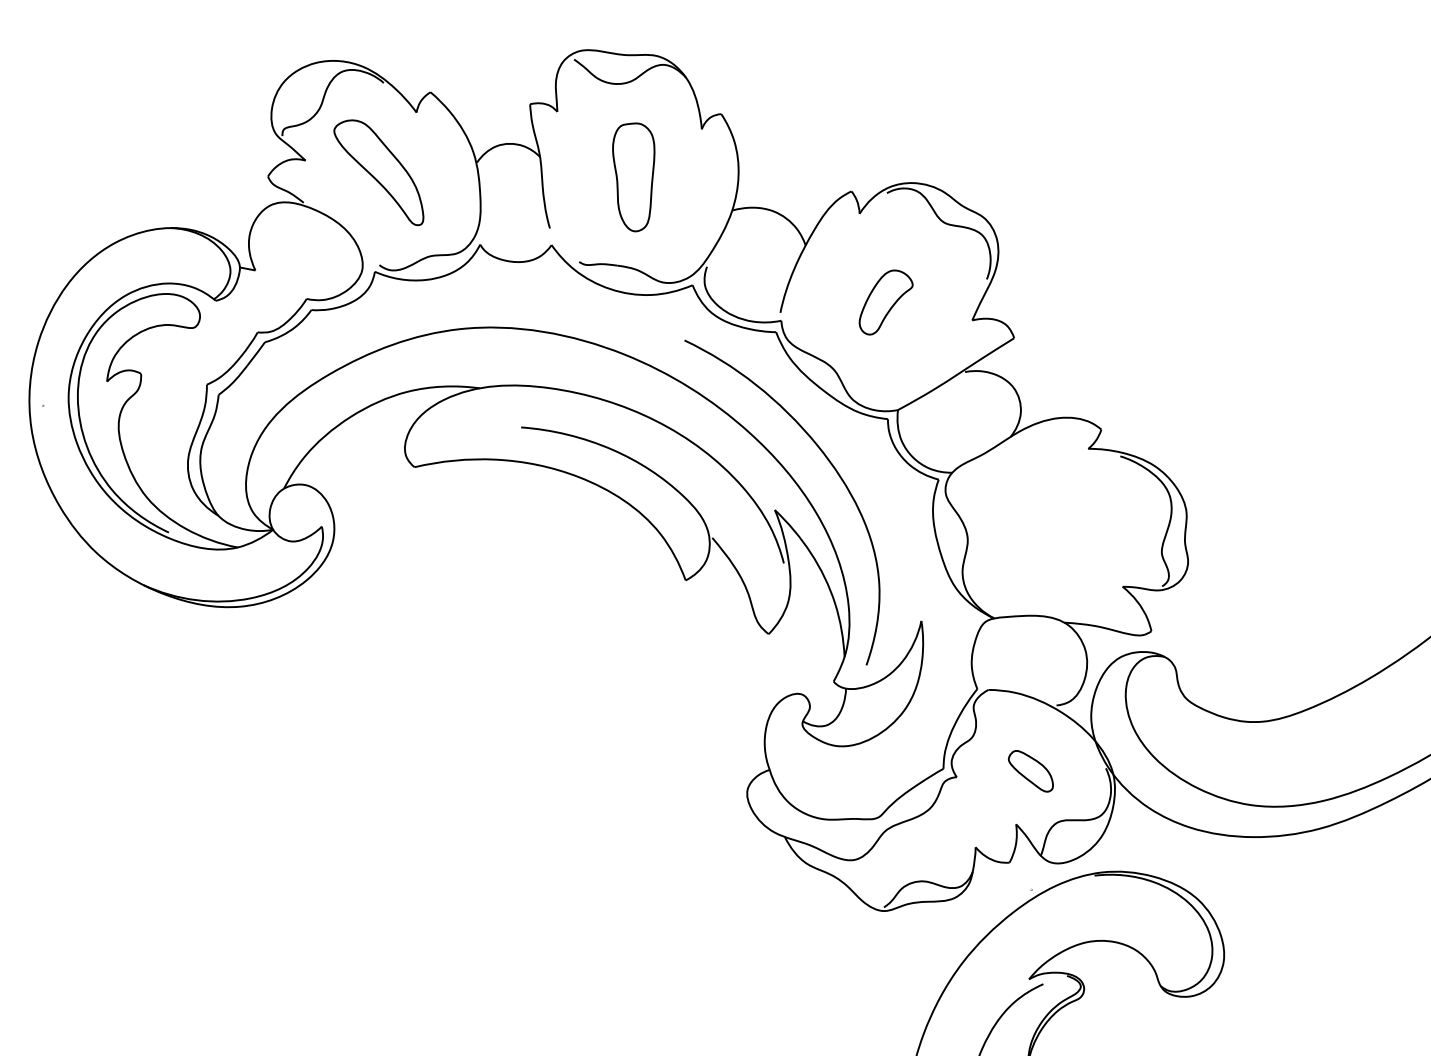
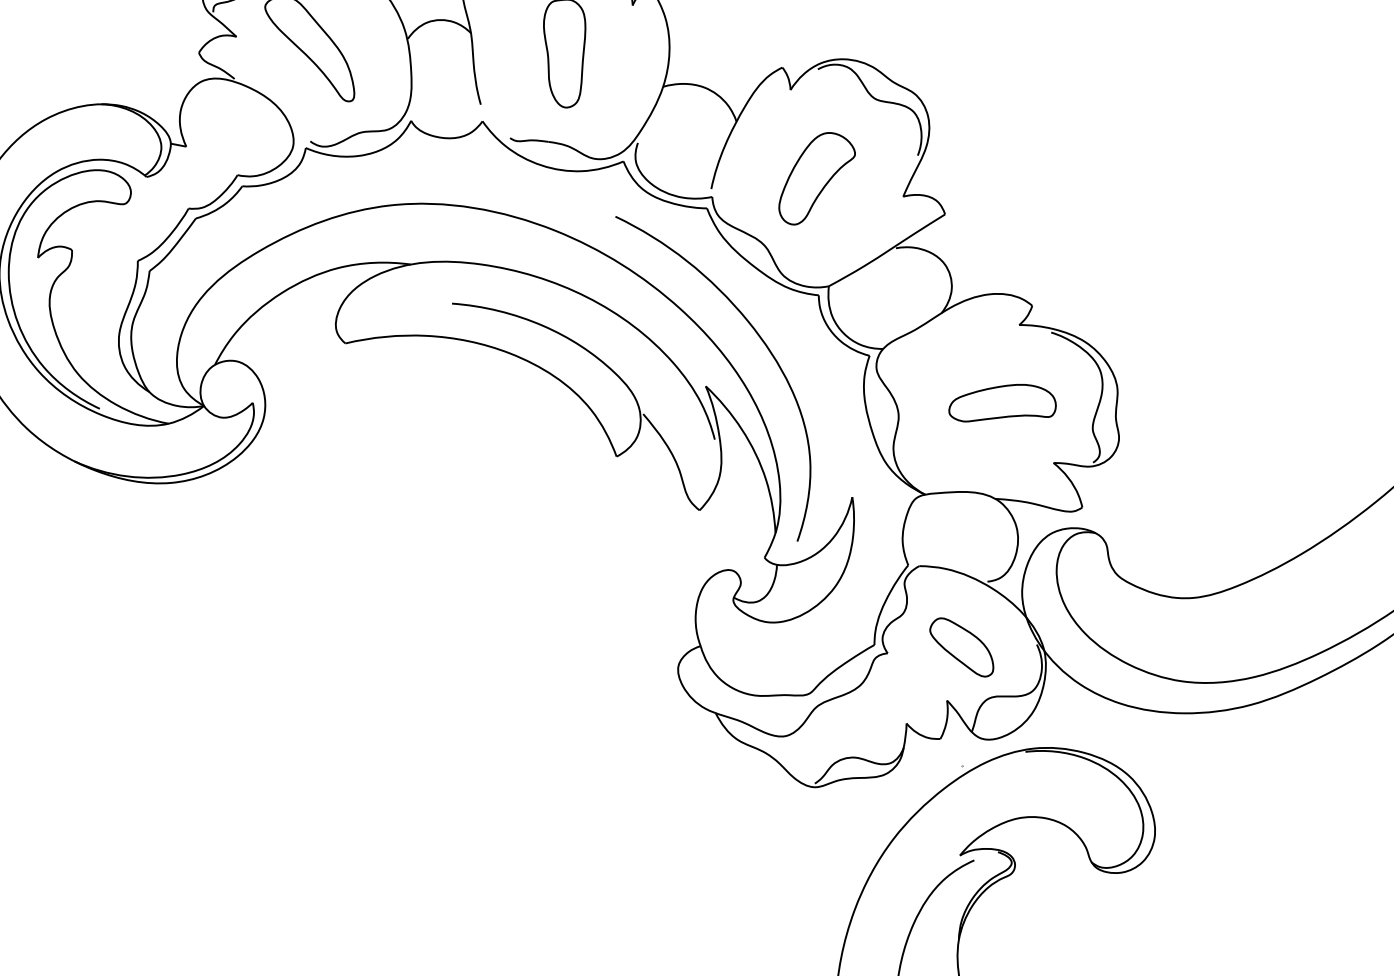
part: (885, 302) -> (816, 178), size x1.43
part: (1071, 526) -> (1002, 402), added
part: (1030, 771) -> (961, 647), size x1.43

